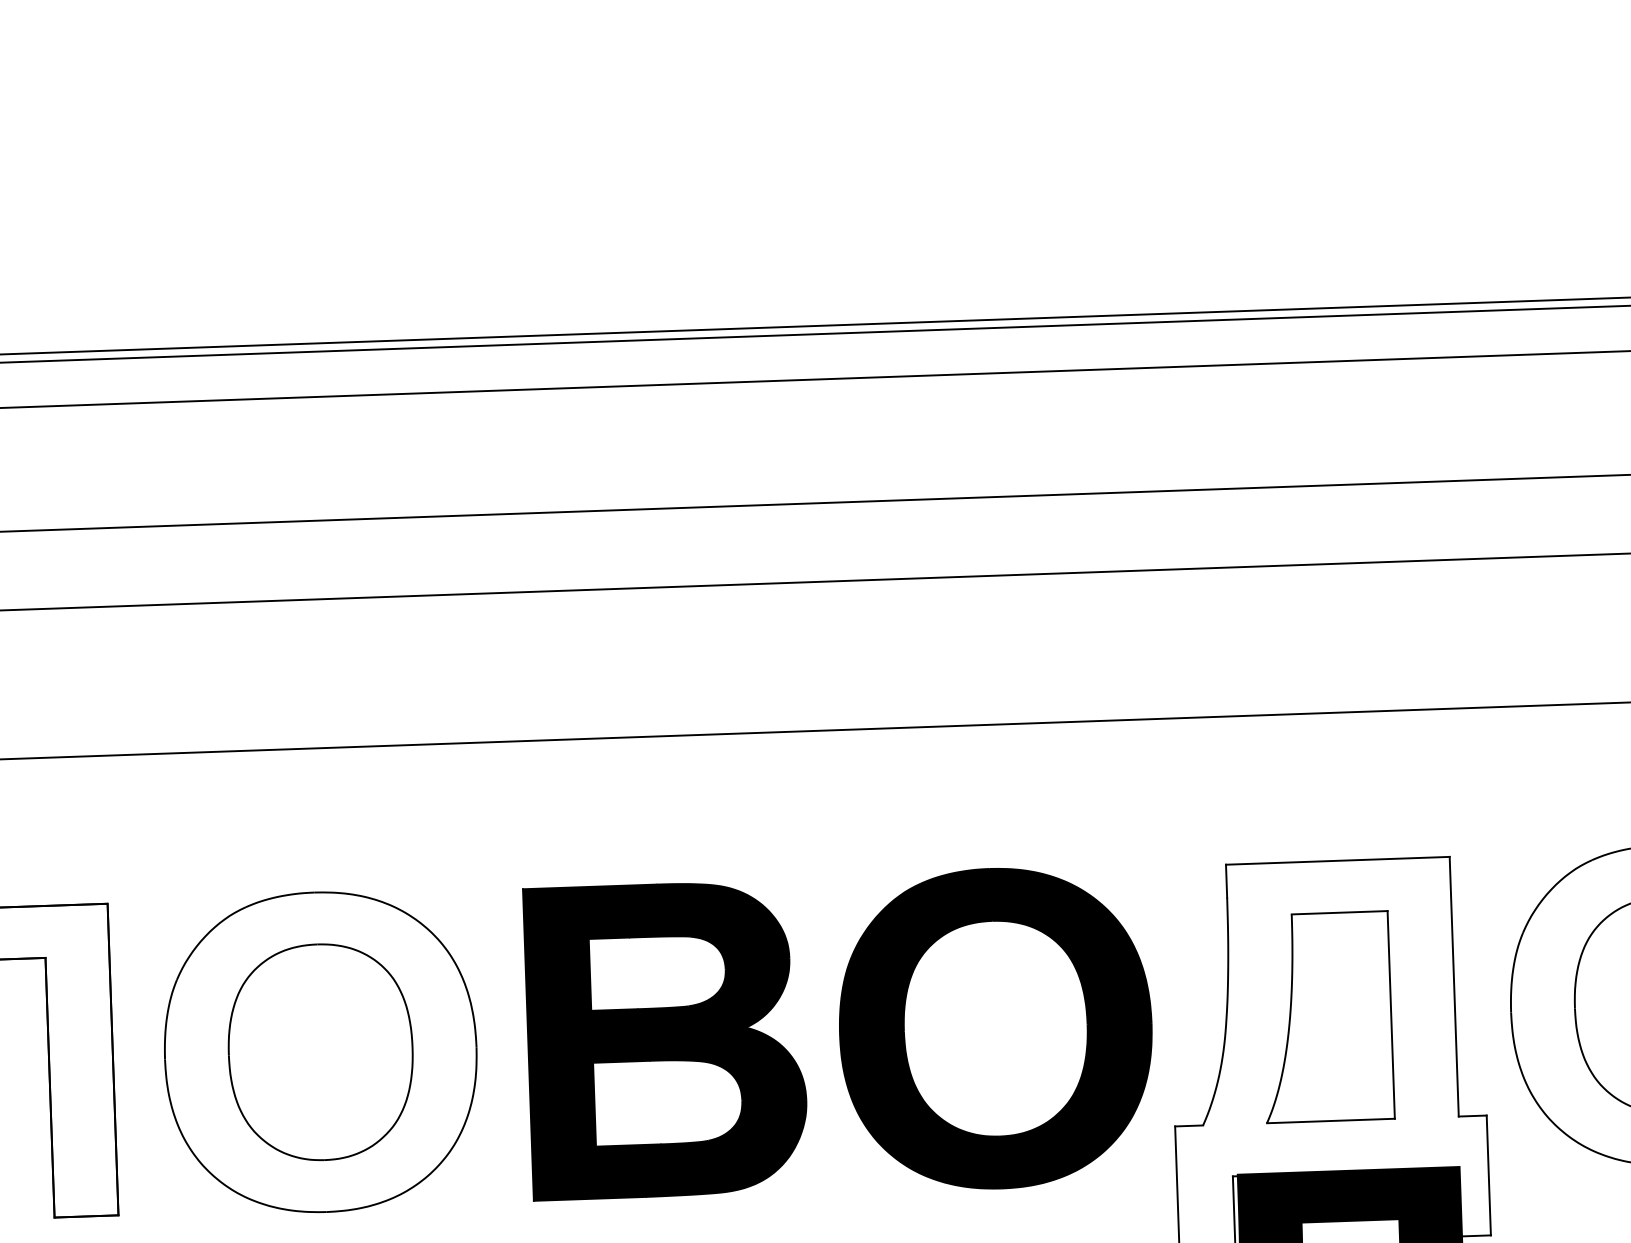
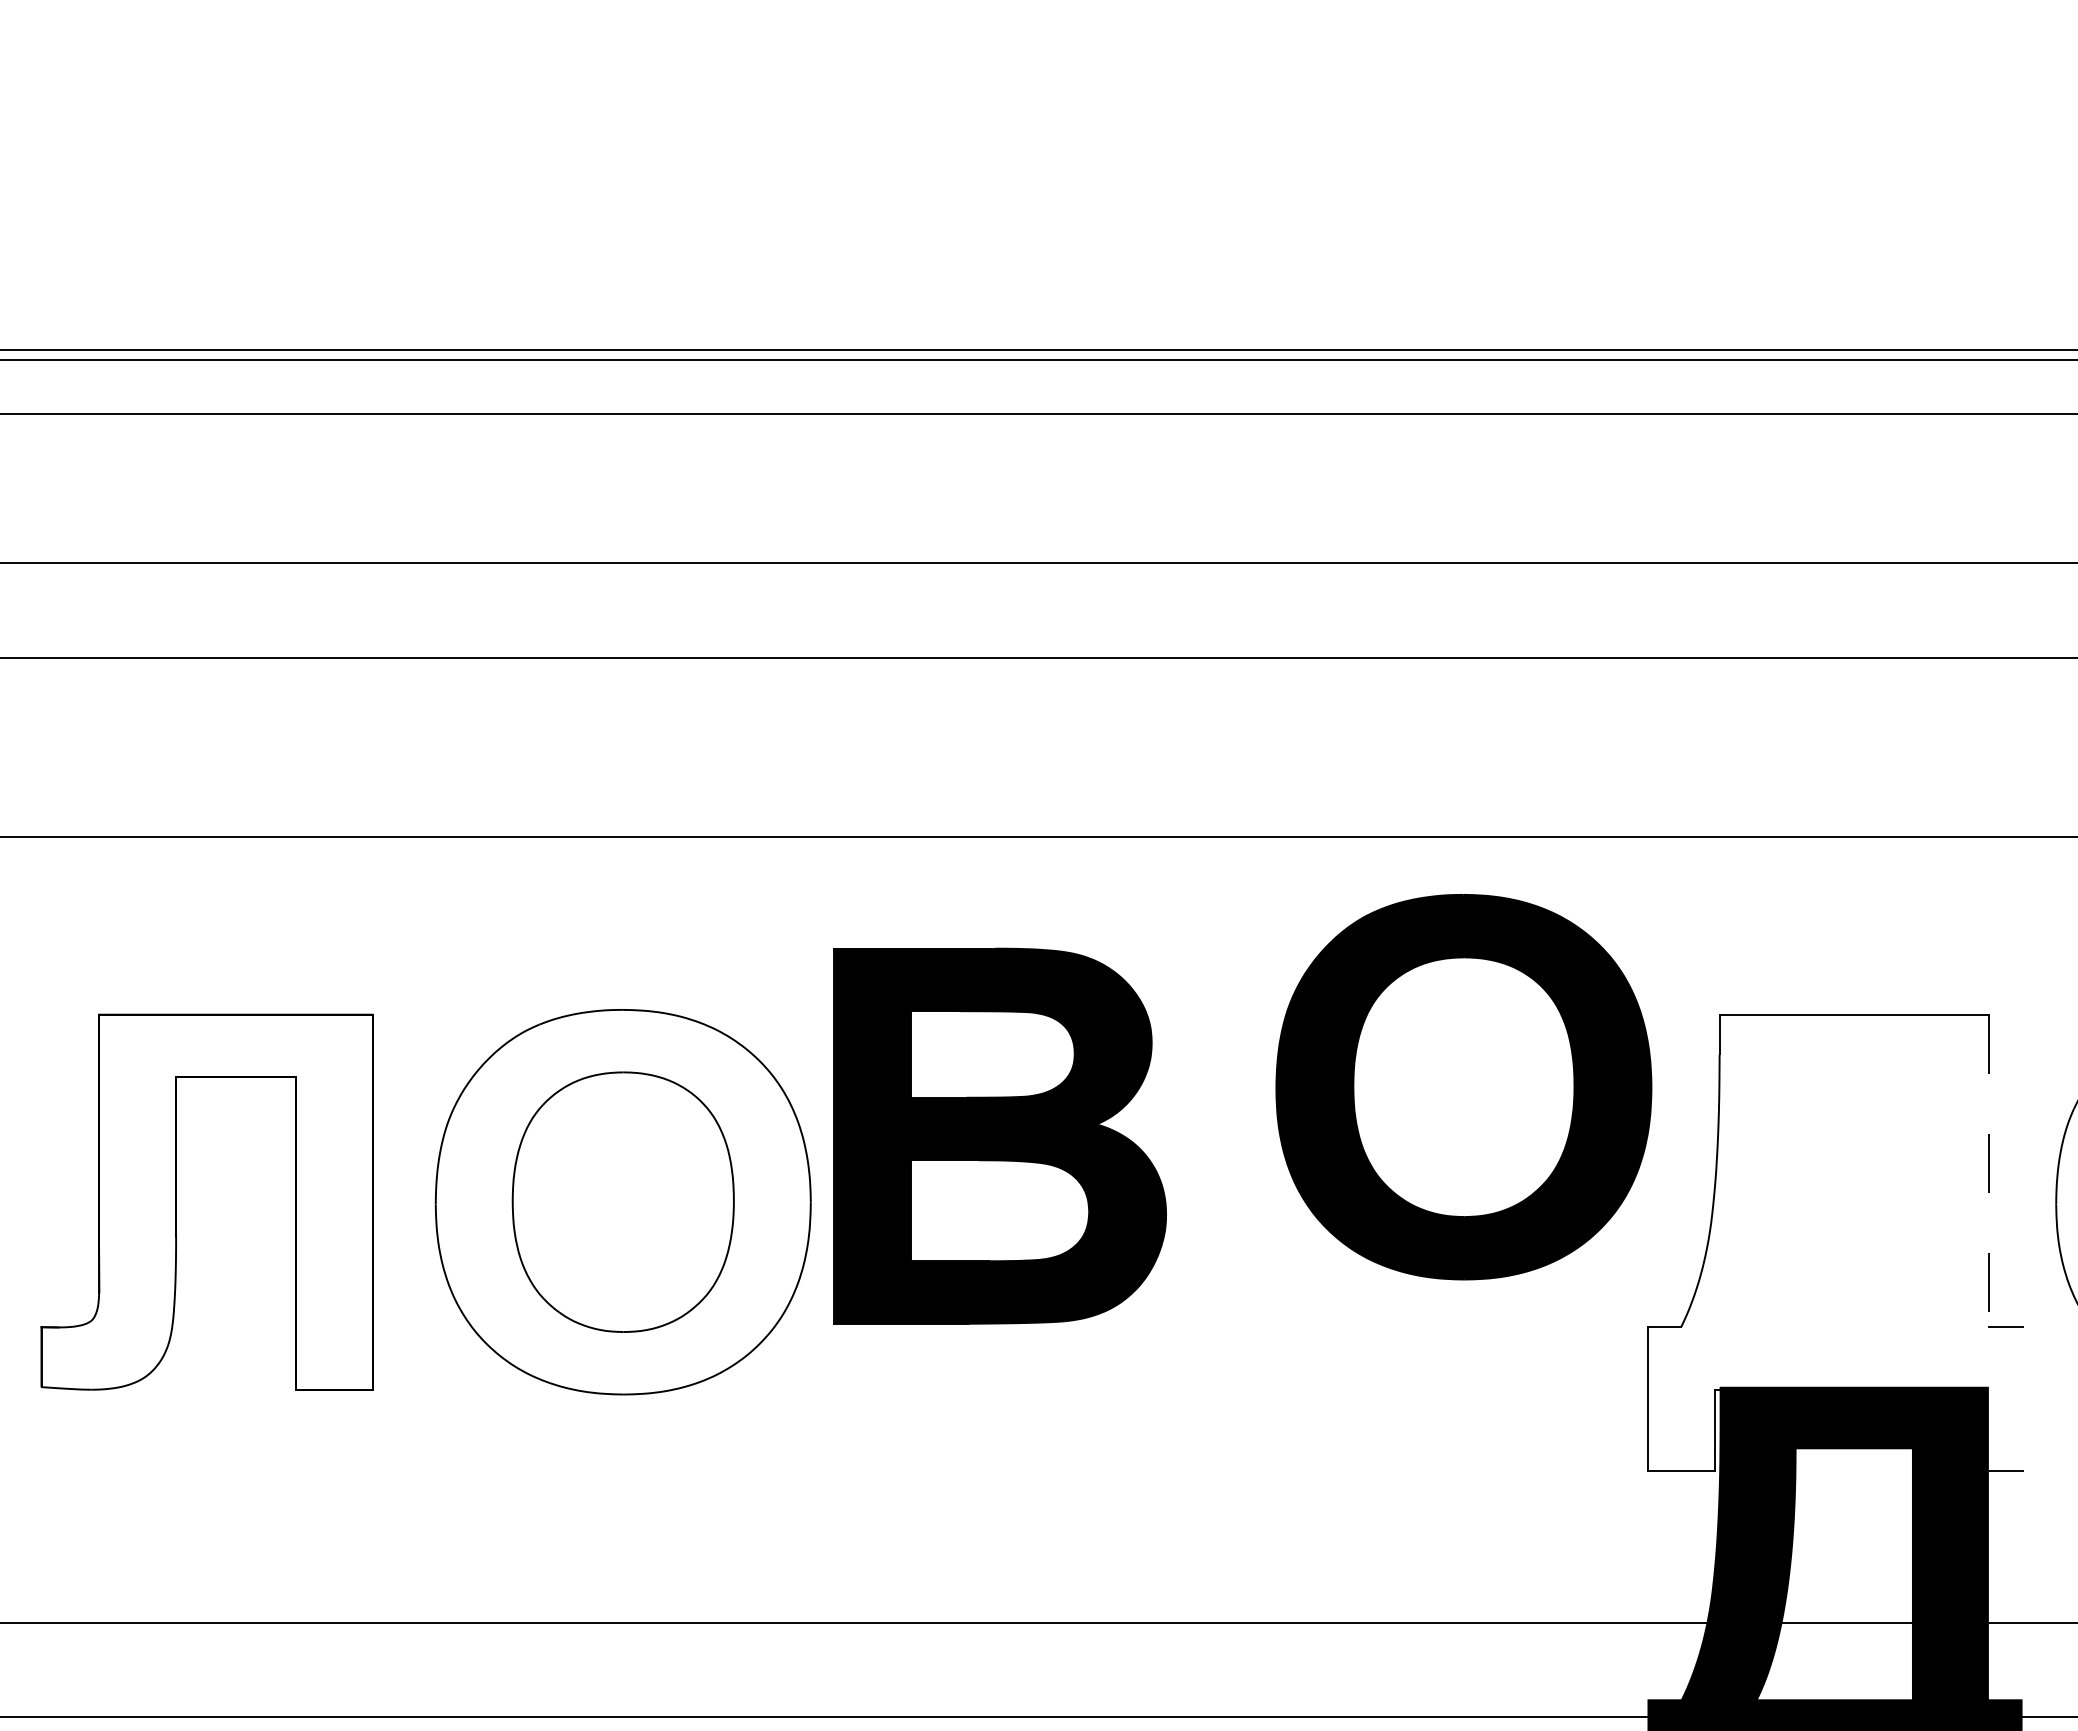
line: (1453, 987) -> (1988, 1171), solid -> dashed
part: (1326, 1016) -> (1834, 1201), removed
part: (995, 1028) -> (1463, 1087), moved
part: (665, 1039) -> (999, 1135), moved
line: (1488, 1175) -> (2022, 1399), removed

